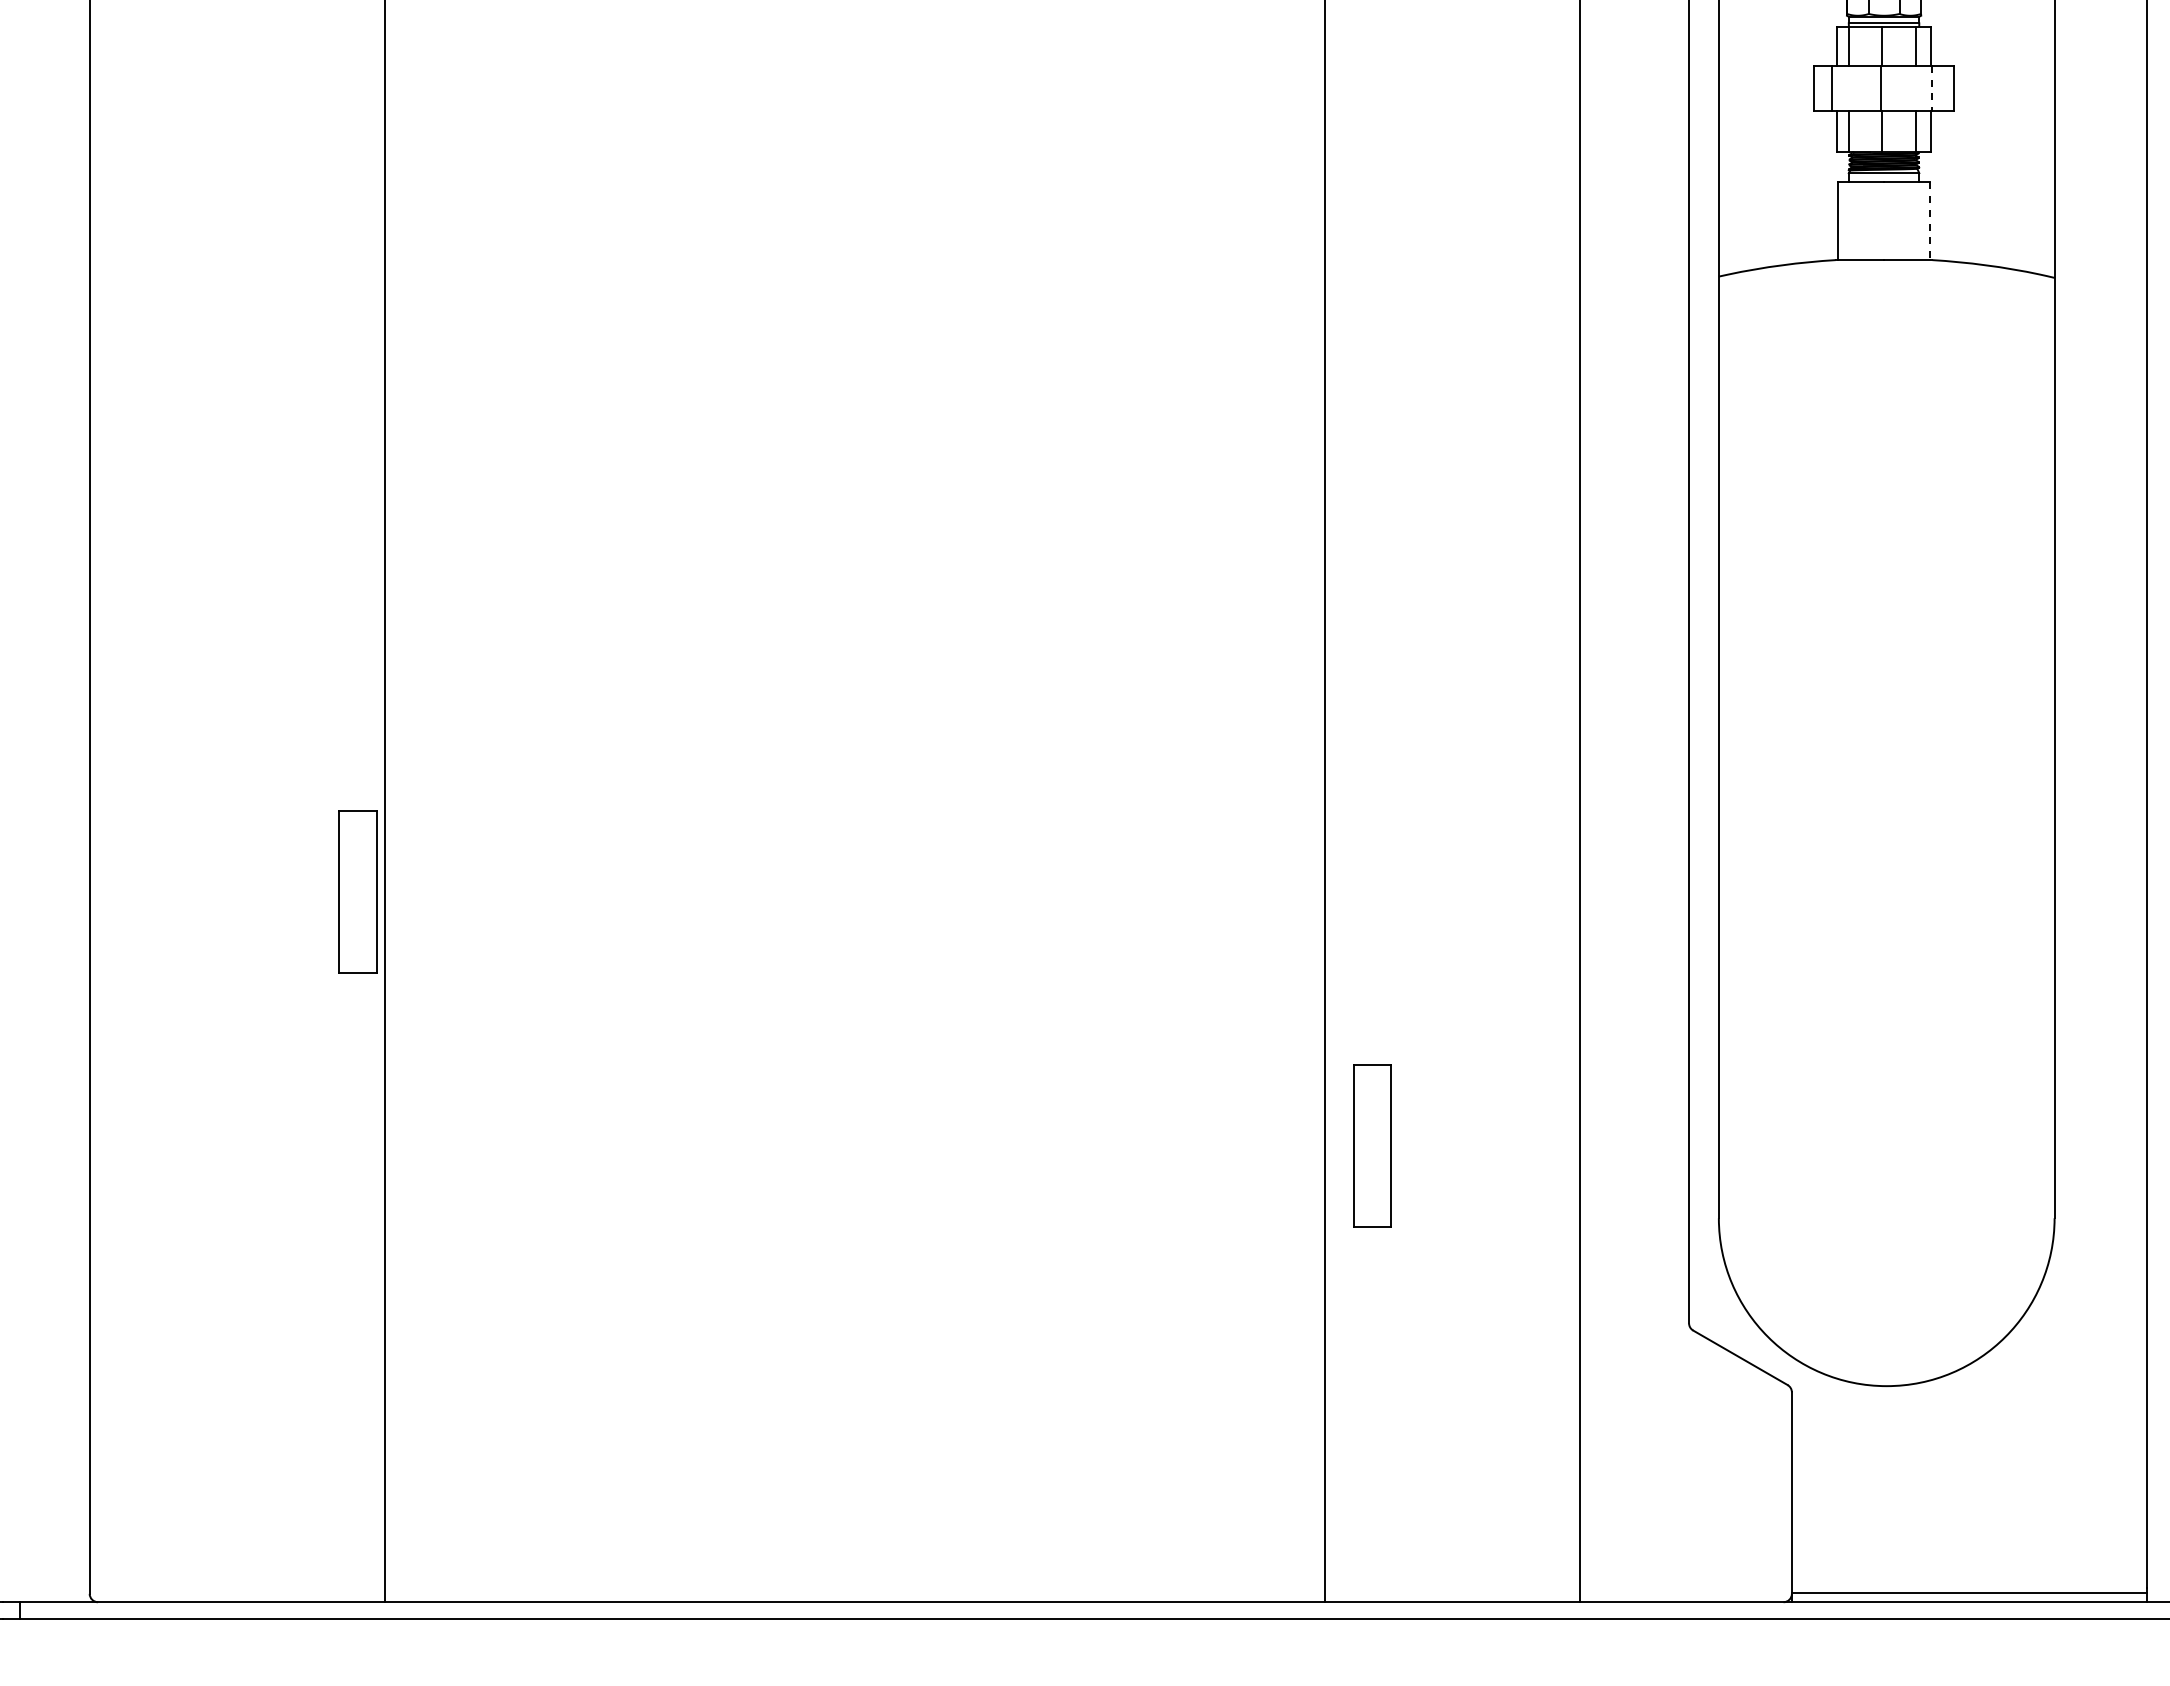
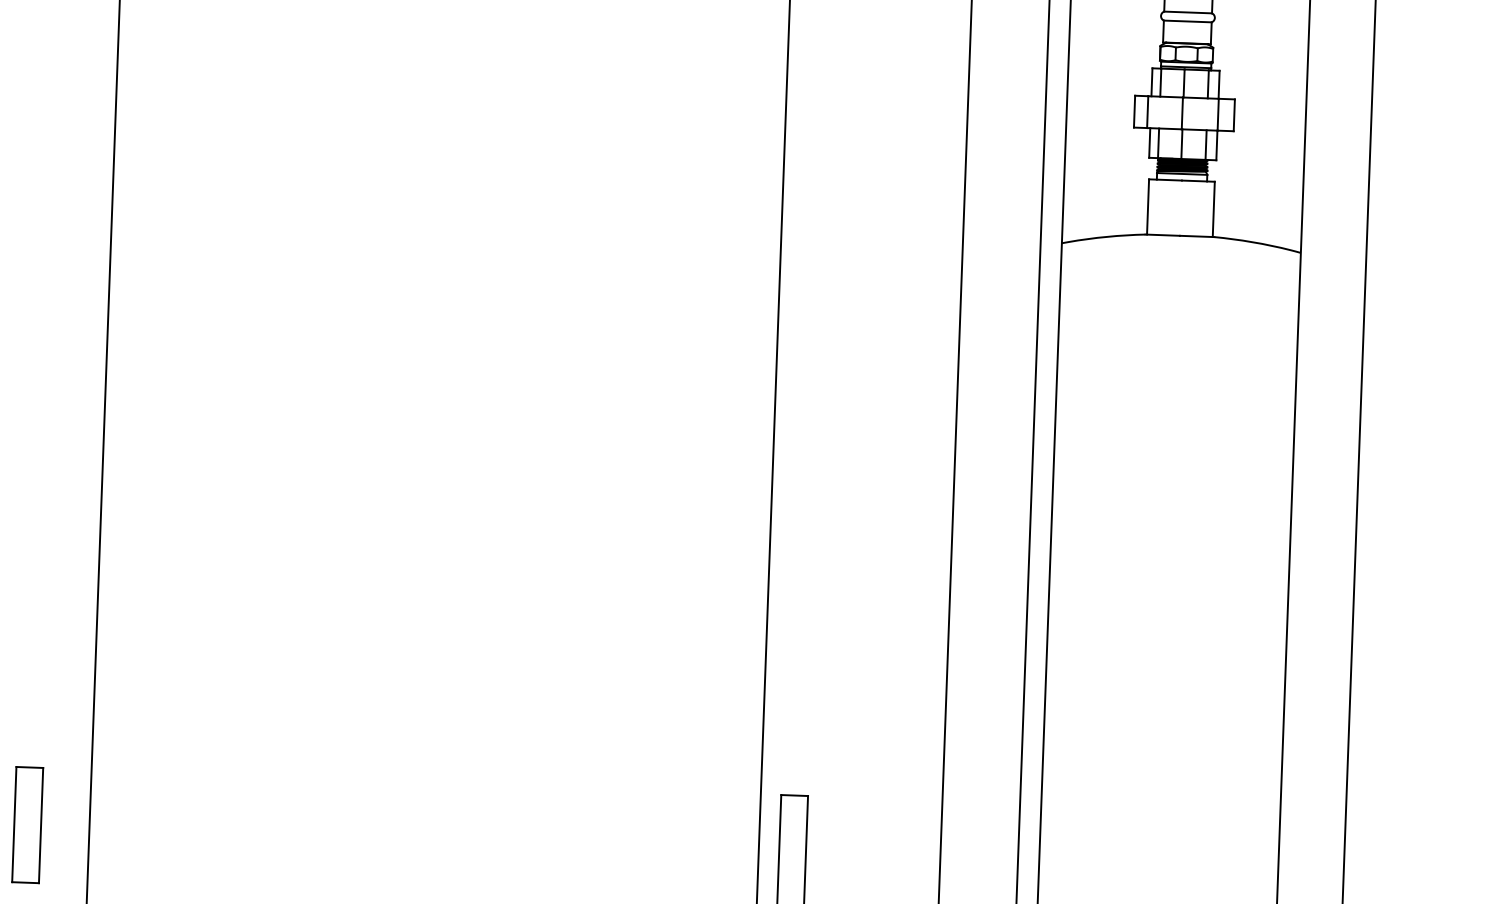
line: (1931, 88) -> (1218, 114), dashed -> solid
line: (1930, 221) -> (1214, 209), dashed -> solid
part: (357, 891) -> (27, 824), moved

